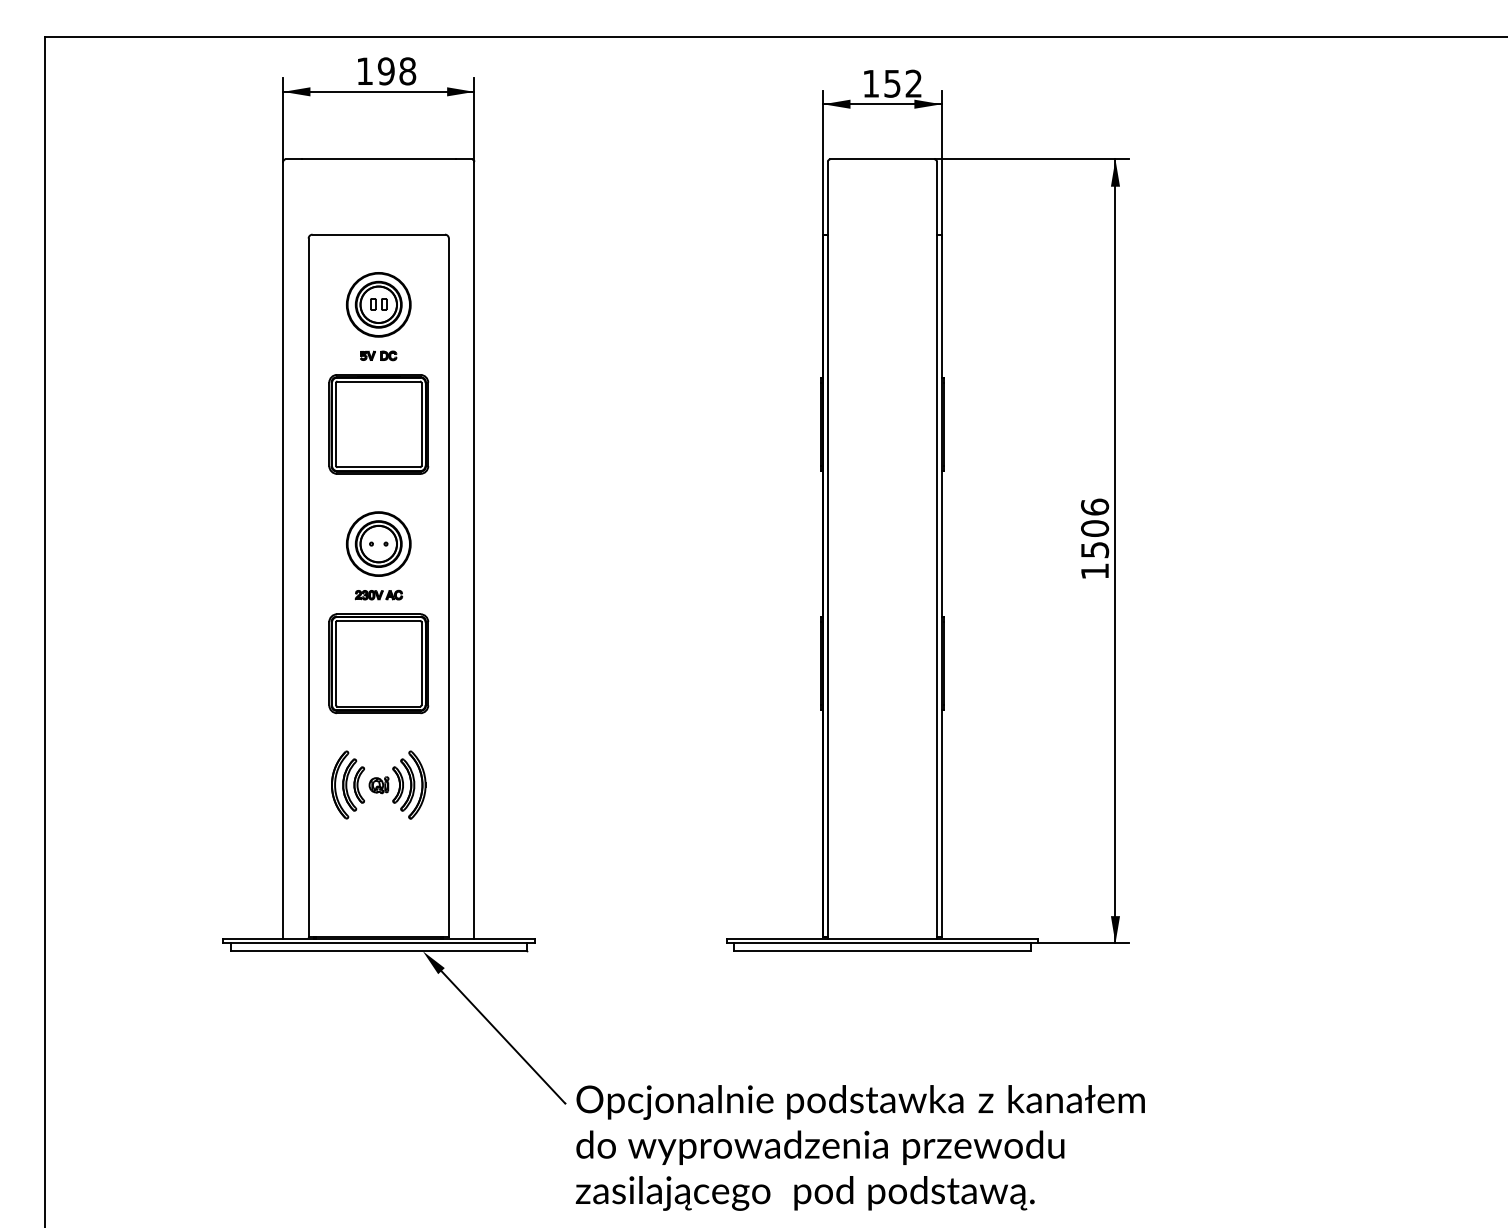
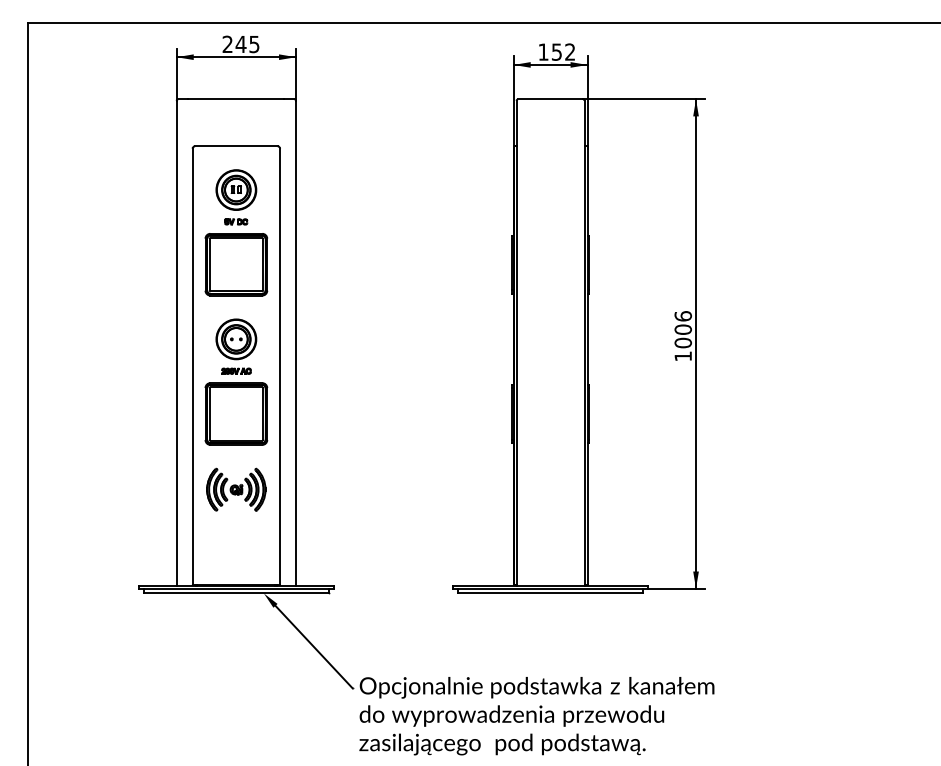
text: (385, 71) -> (240, 44), 198 -> 245
text: (1095, 549) -> (683, 342), 1506 -> 1006

